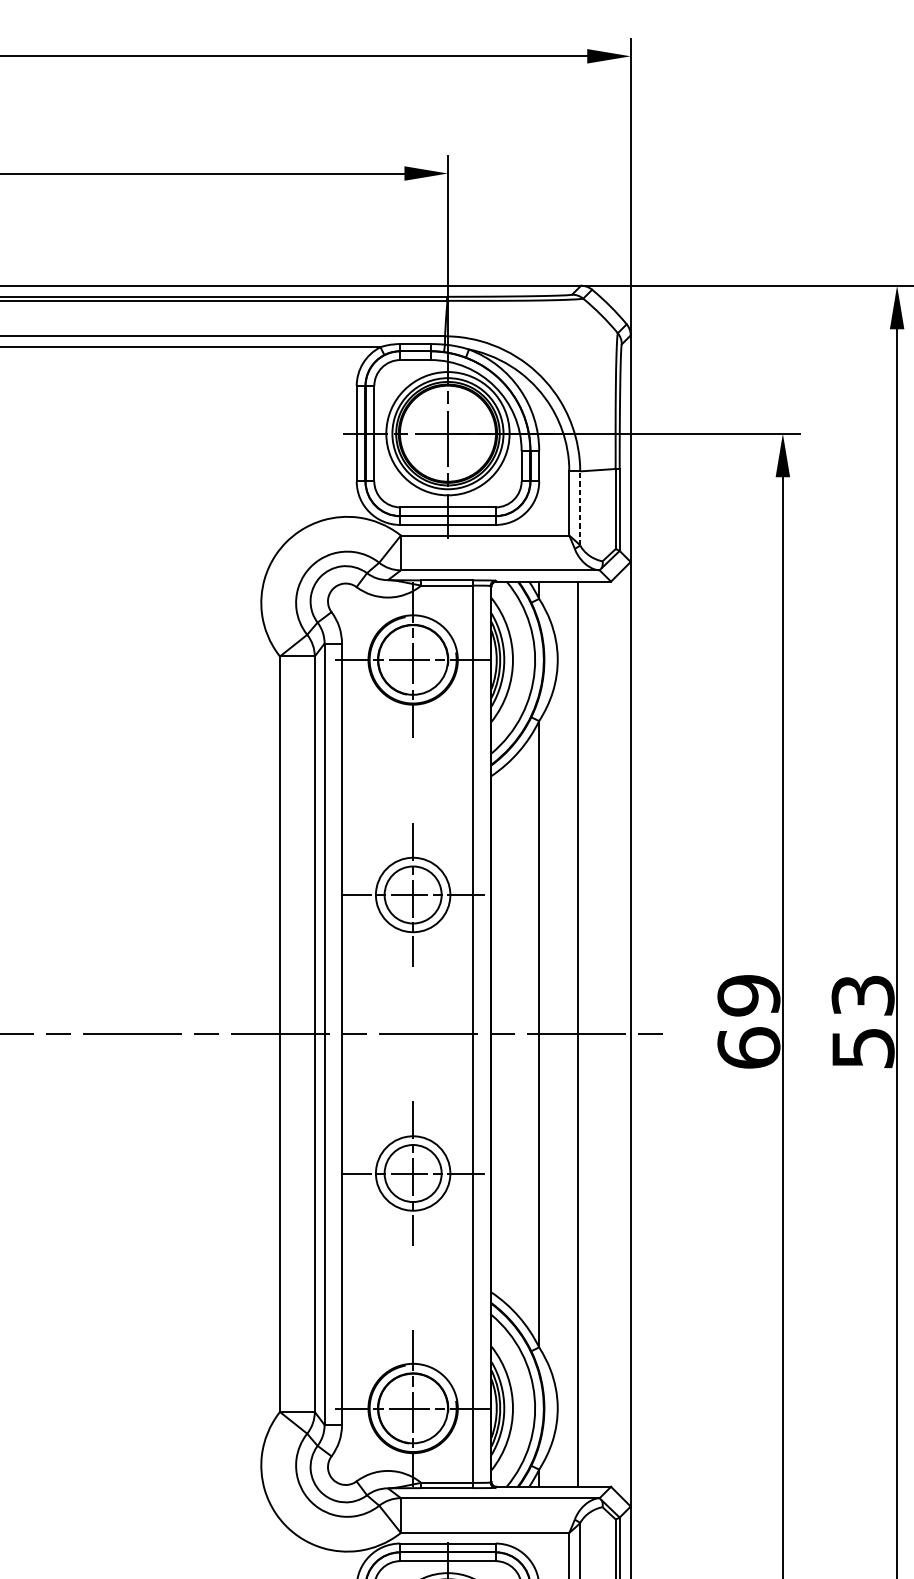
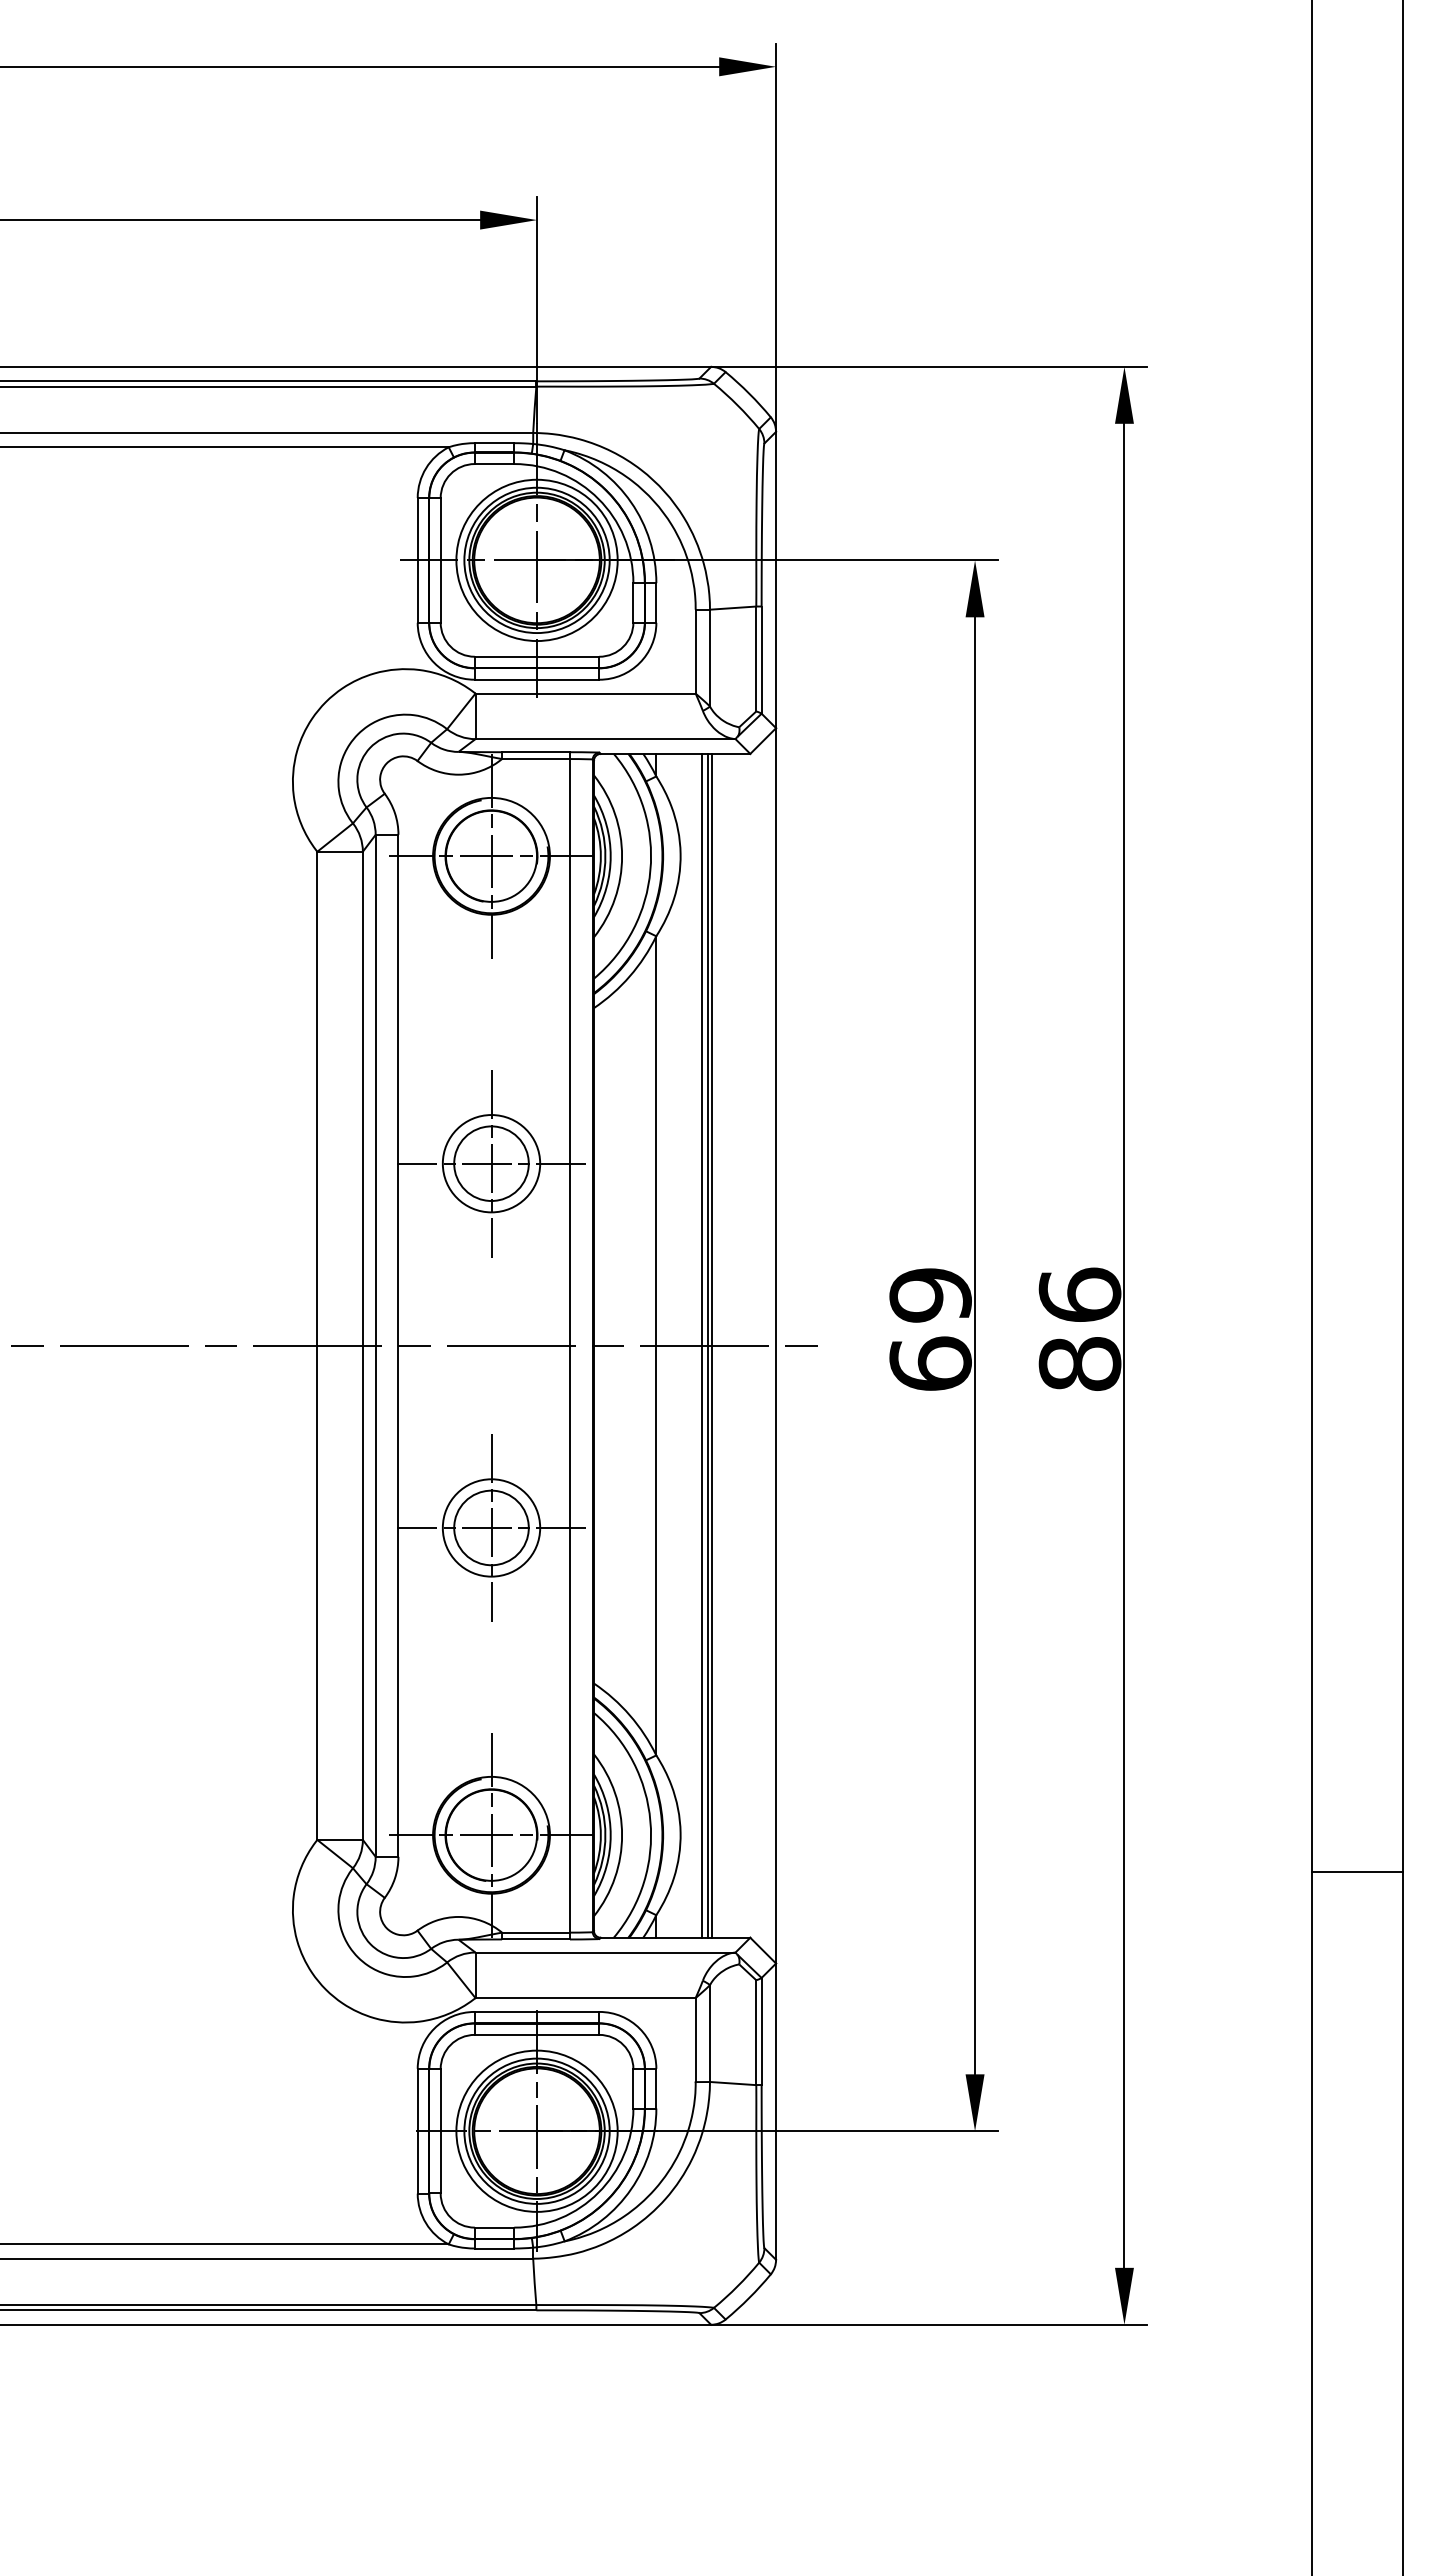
line: (580, 507) -> (710, 657), dashed -> solid
text: (862, 1021) -> (1079, 1328), 53 -> 86
line: (573, 1034) -> (701, 1345), added
line: (582, 1034) -> (712, 1345), added

